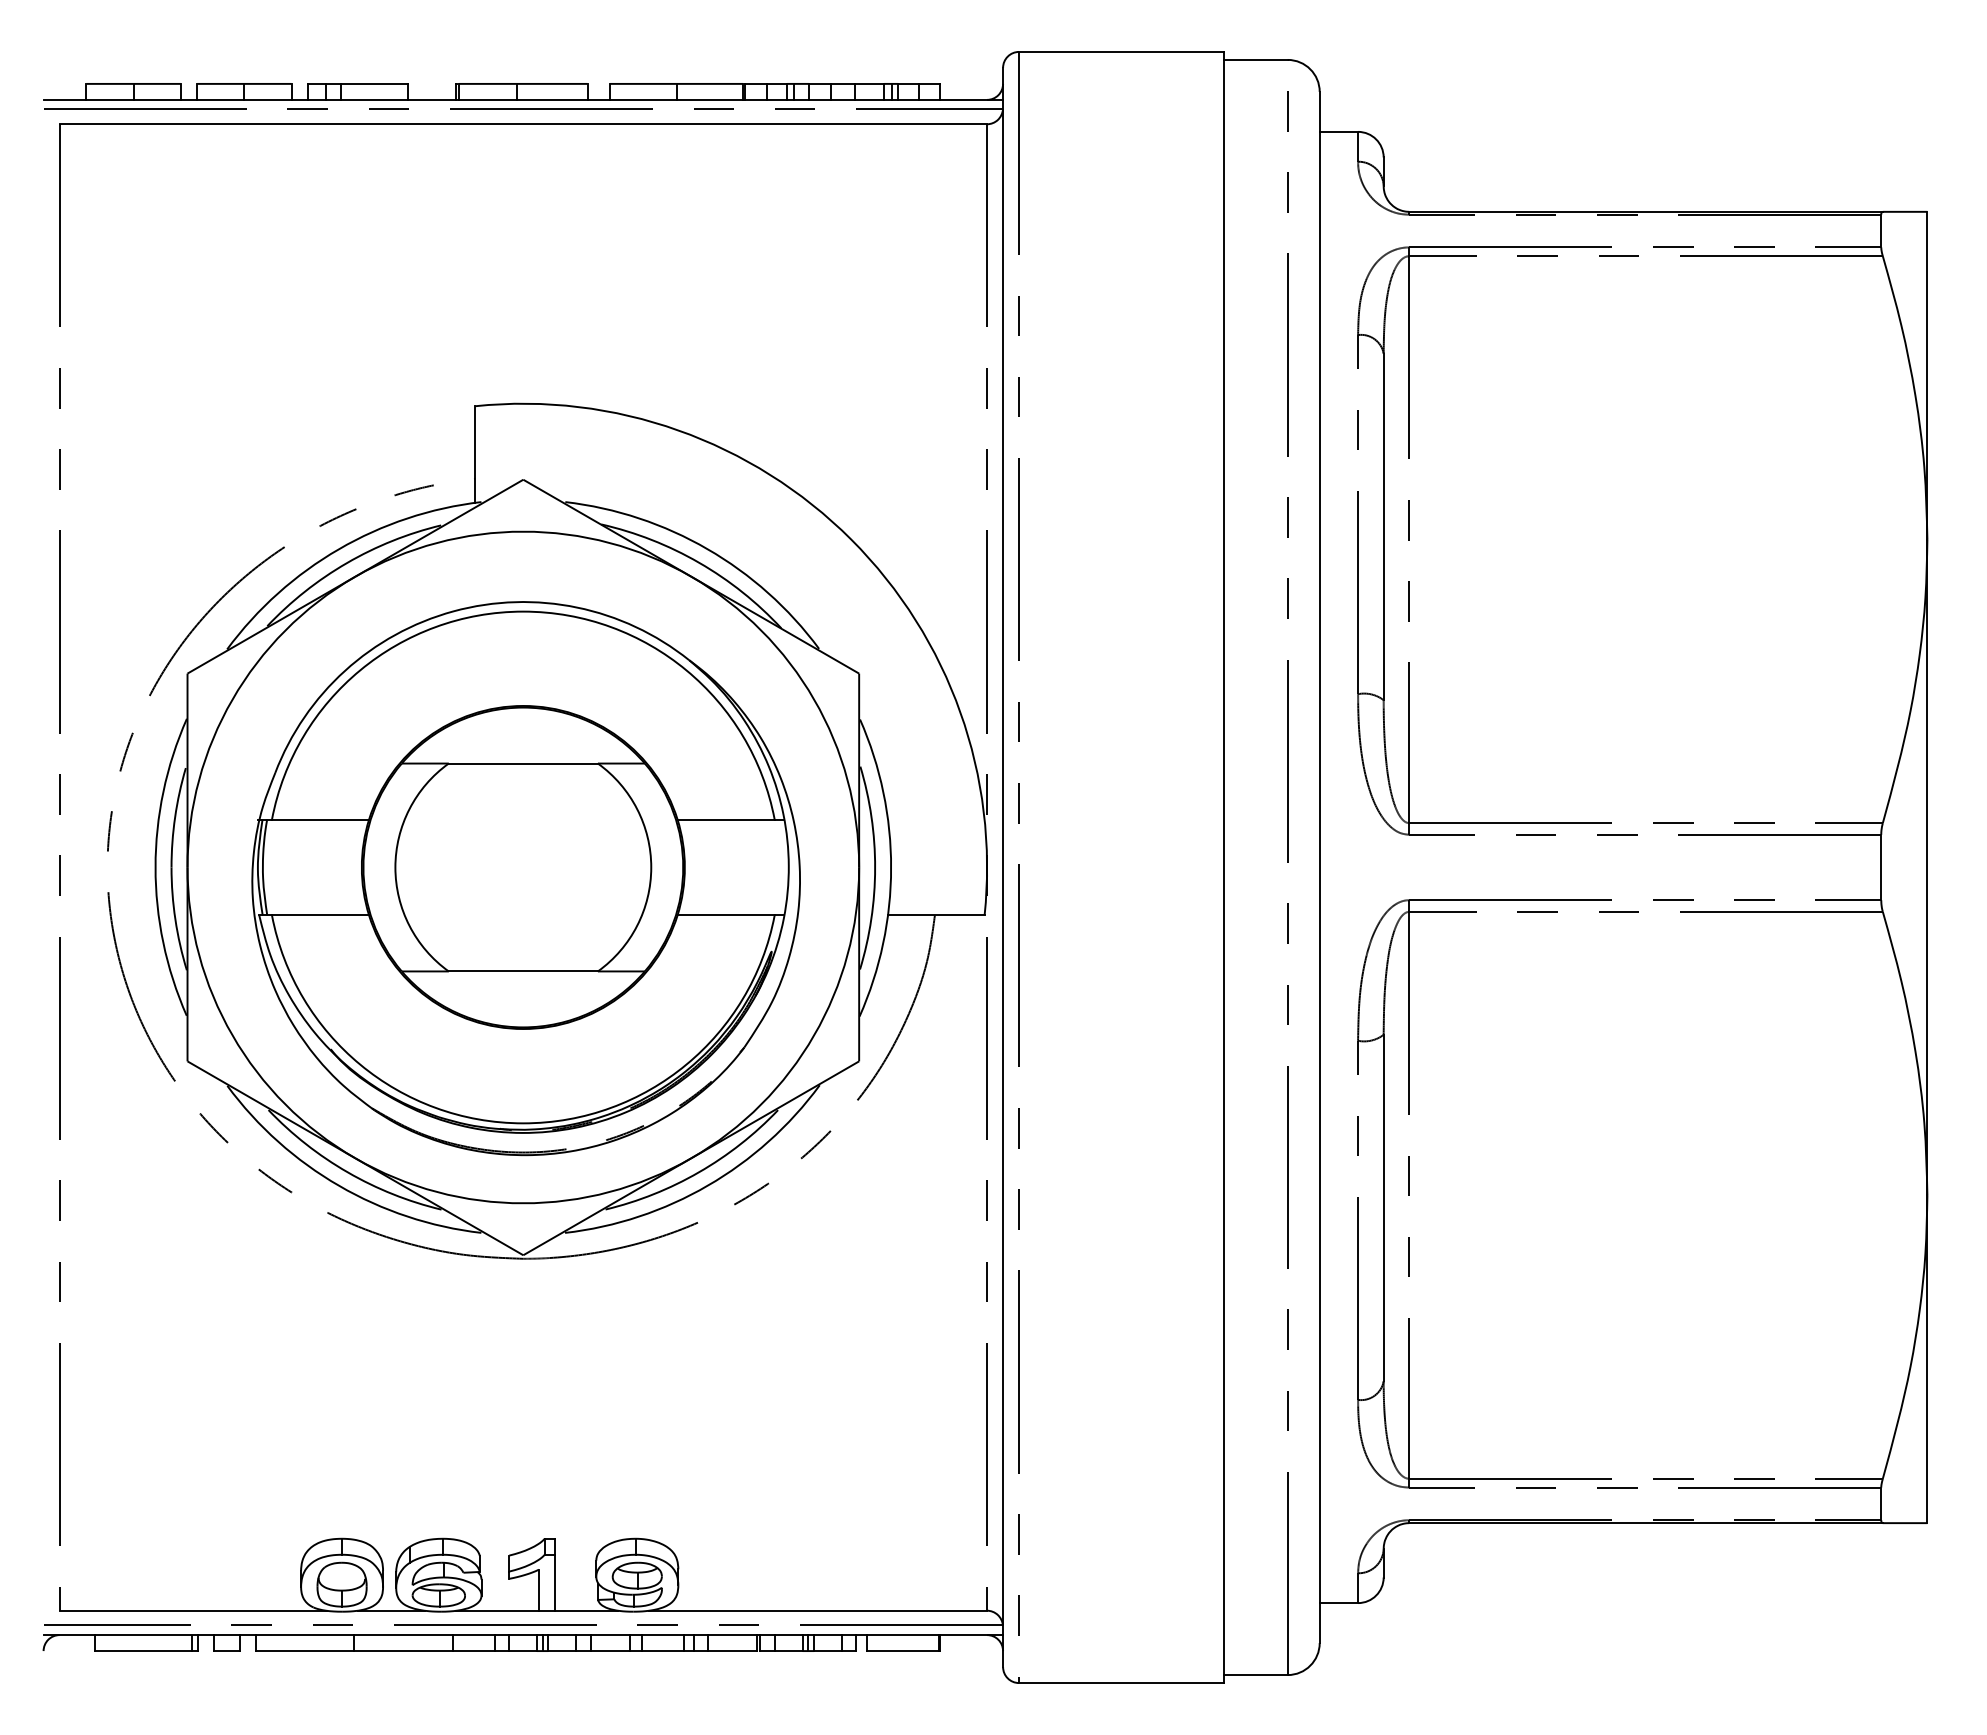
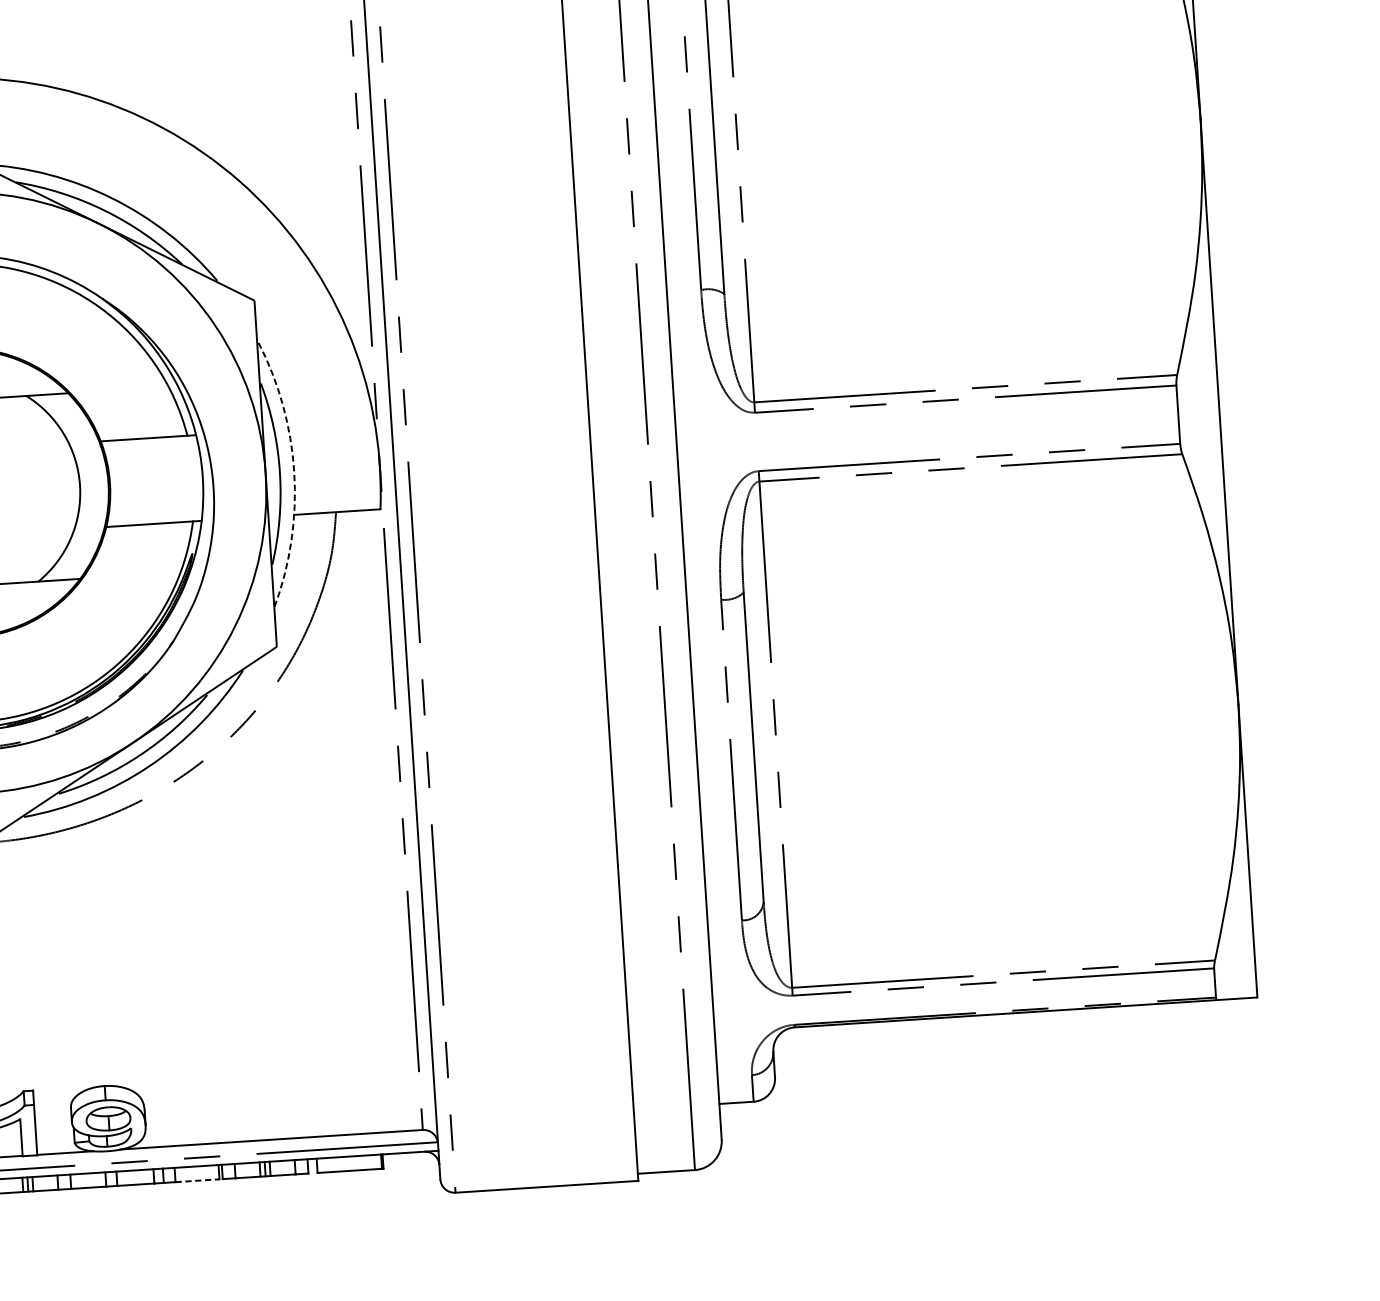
arc: (891, 868) -> (294, 472), solid -> dashed
line: (732, 1651) -> (197, 1181), solid -> dashed

